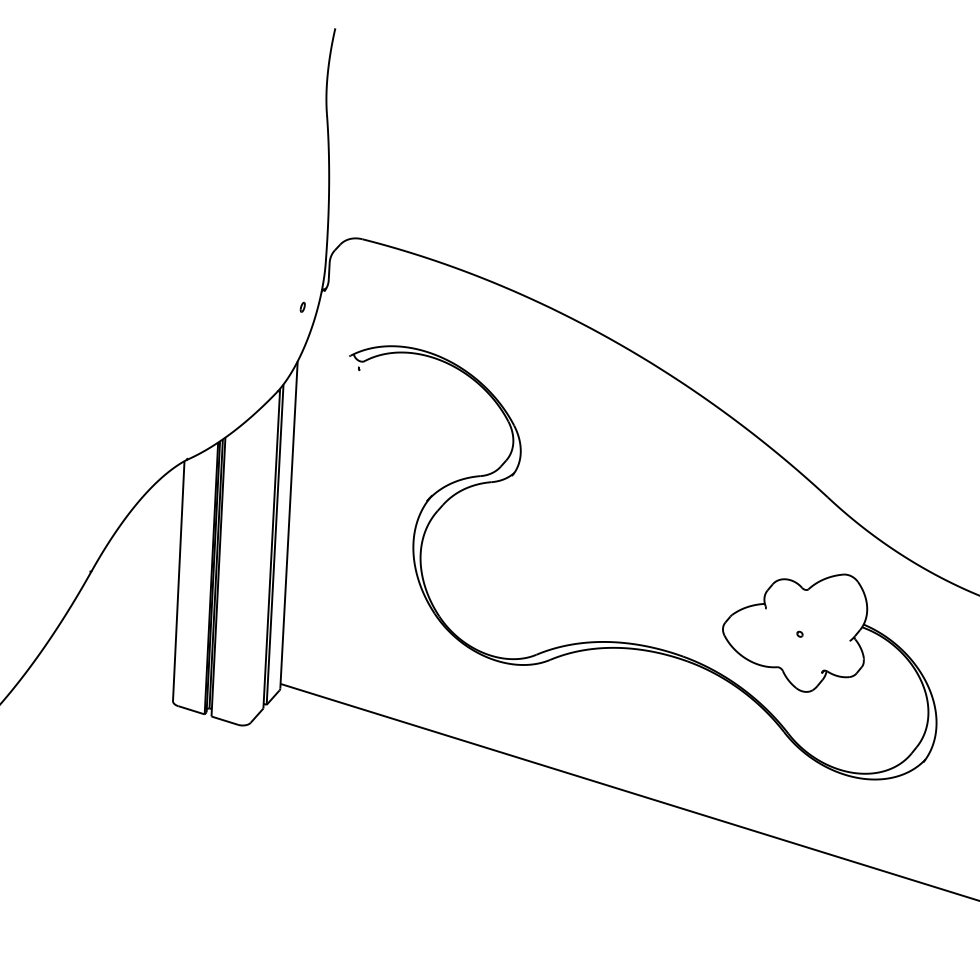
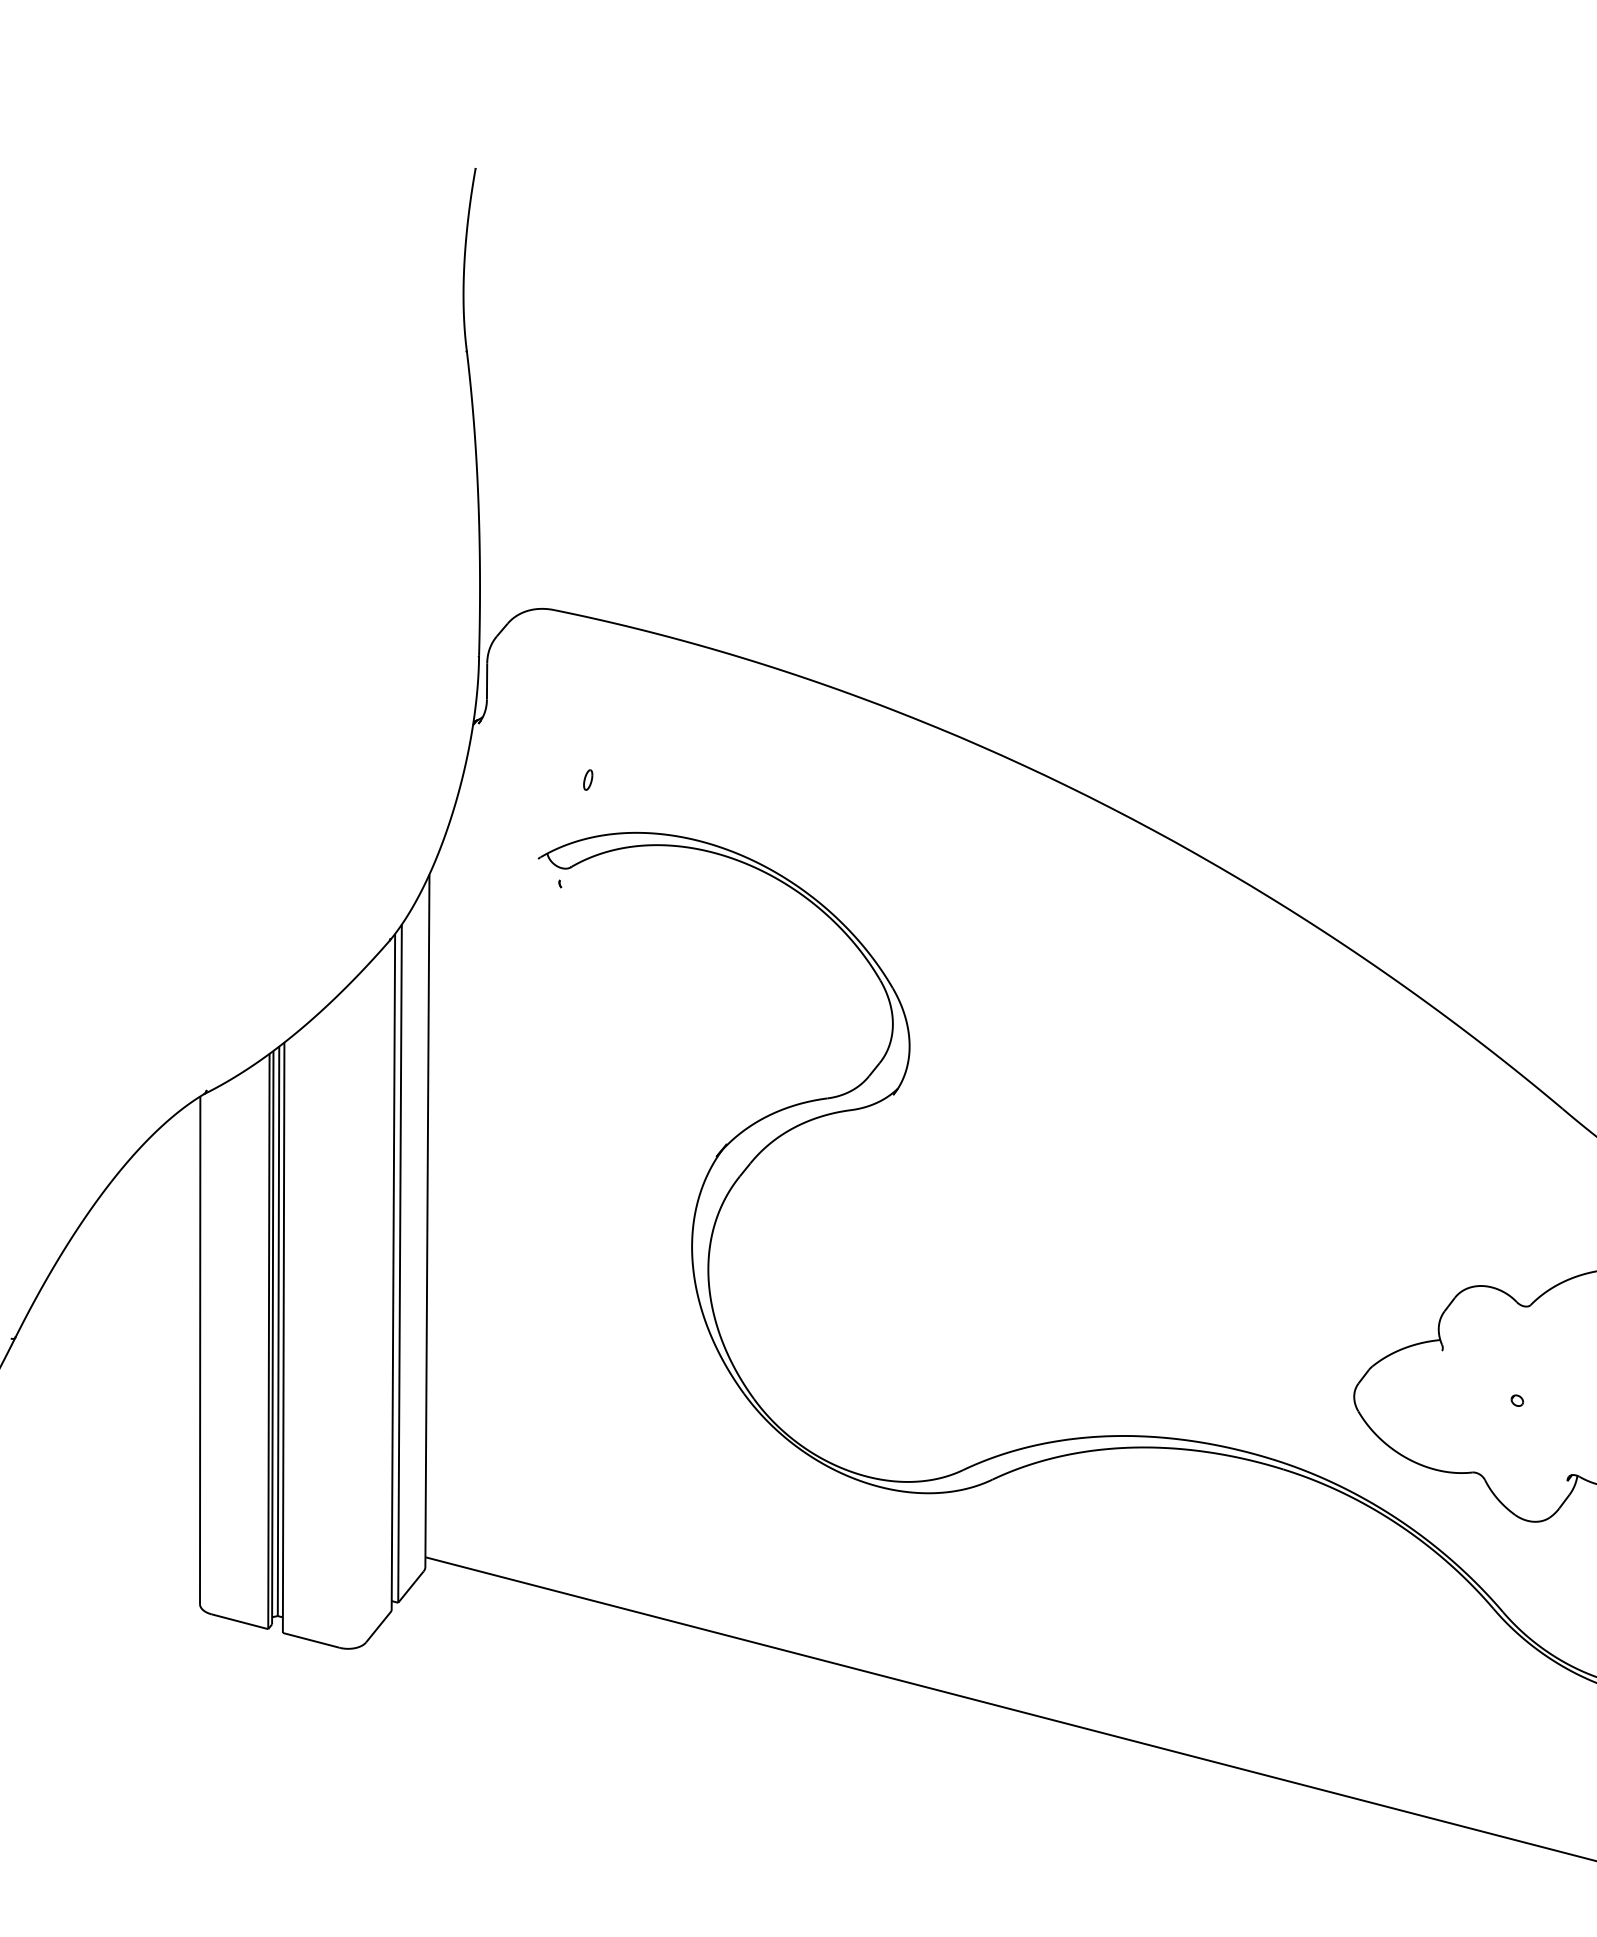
part: (302, 306) -> (587, 778), moved

